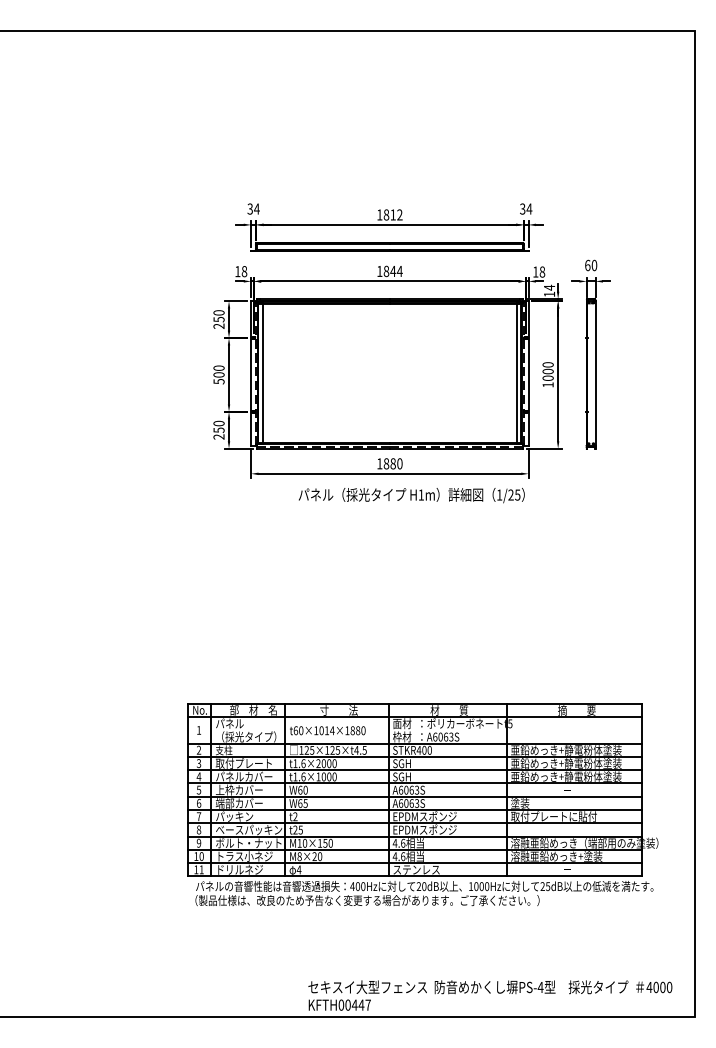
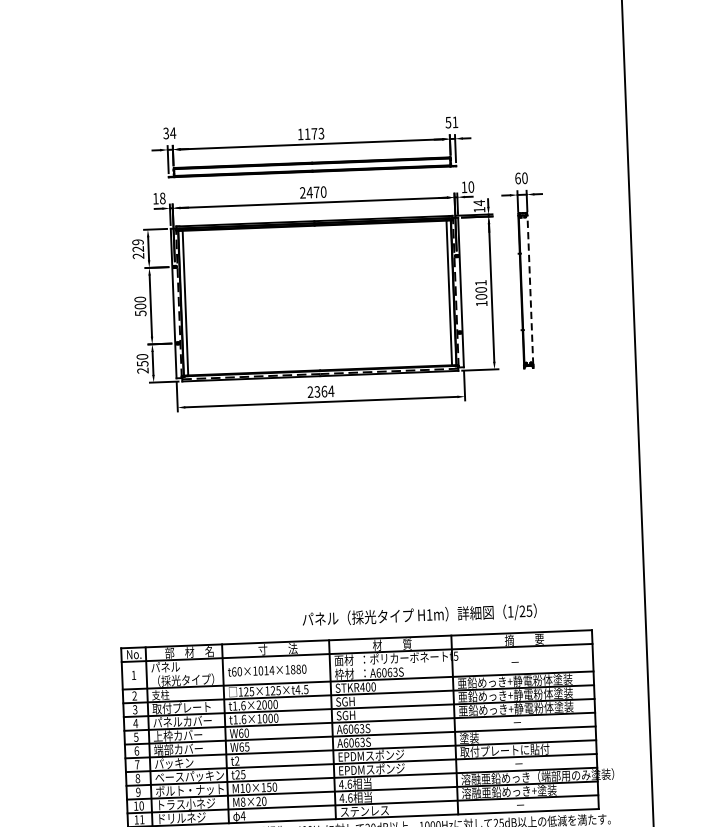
text: (526, 208) -> (452, 121), 34 -> 51
text: (392, 214) -> (313, 133), 1812 -> 1173
text: (389, 271) -> (312, 192), 1844 -> 2470
text: (542, 272) -> (471, 187), 18 -> 10
text: (218, 316) -> (137, 246), 250 -> 229
text: (547, 364) -> (480, 282), 1000 -> 1001
line: (595, 372) -> (530, 289), solid -> dashed
text: (389, 463) -> (320, 391), 1880 -> 2364
text: (411, 495) -> (419, 615), moved

